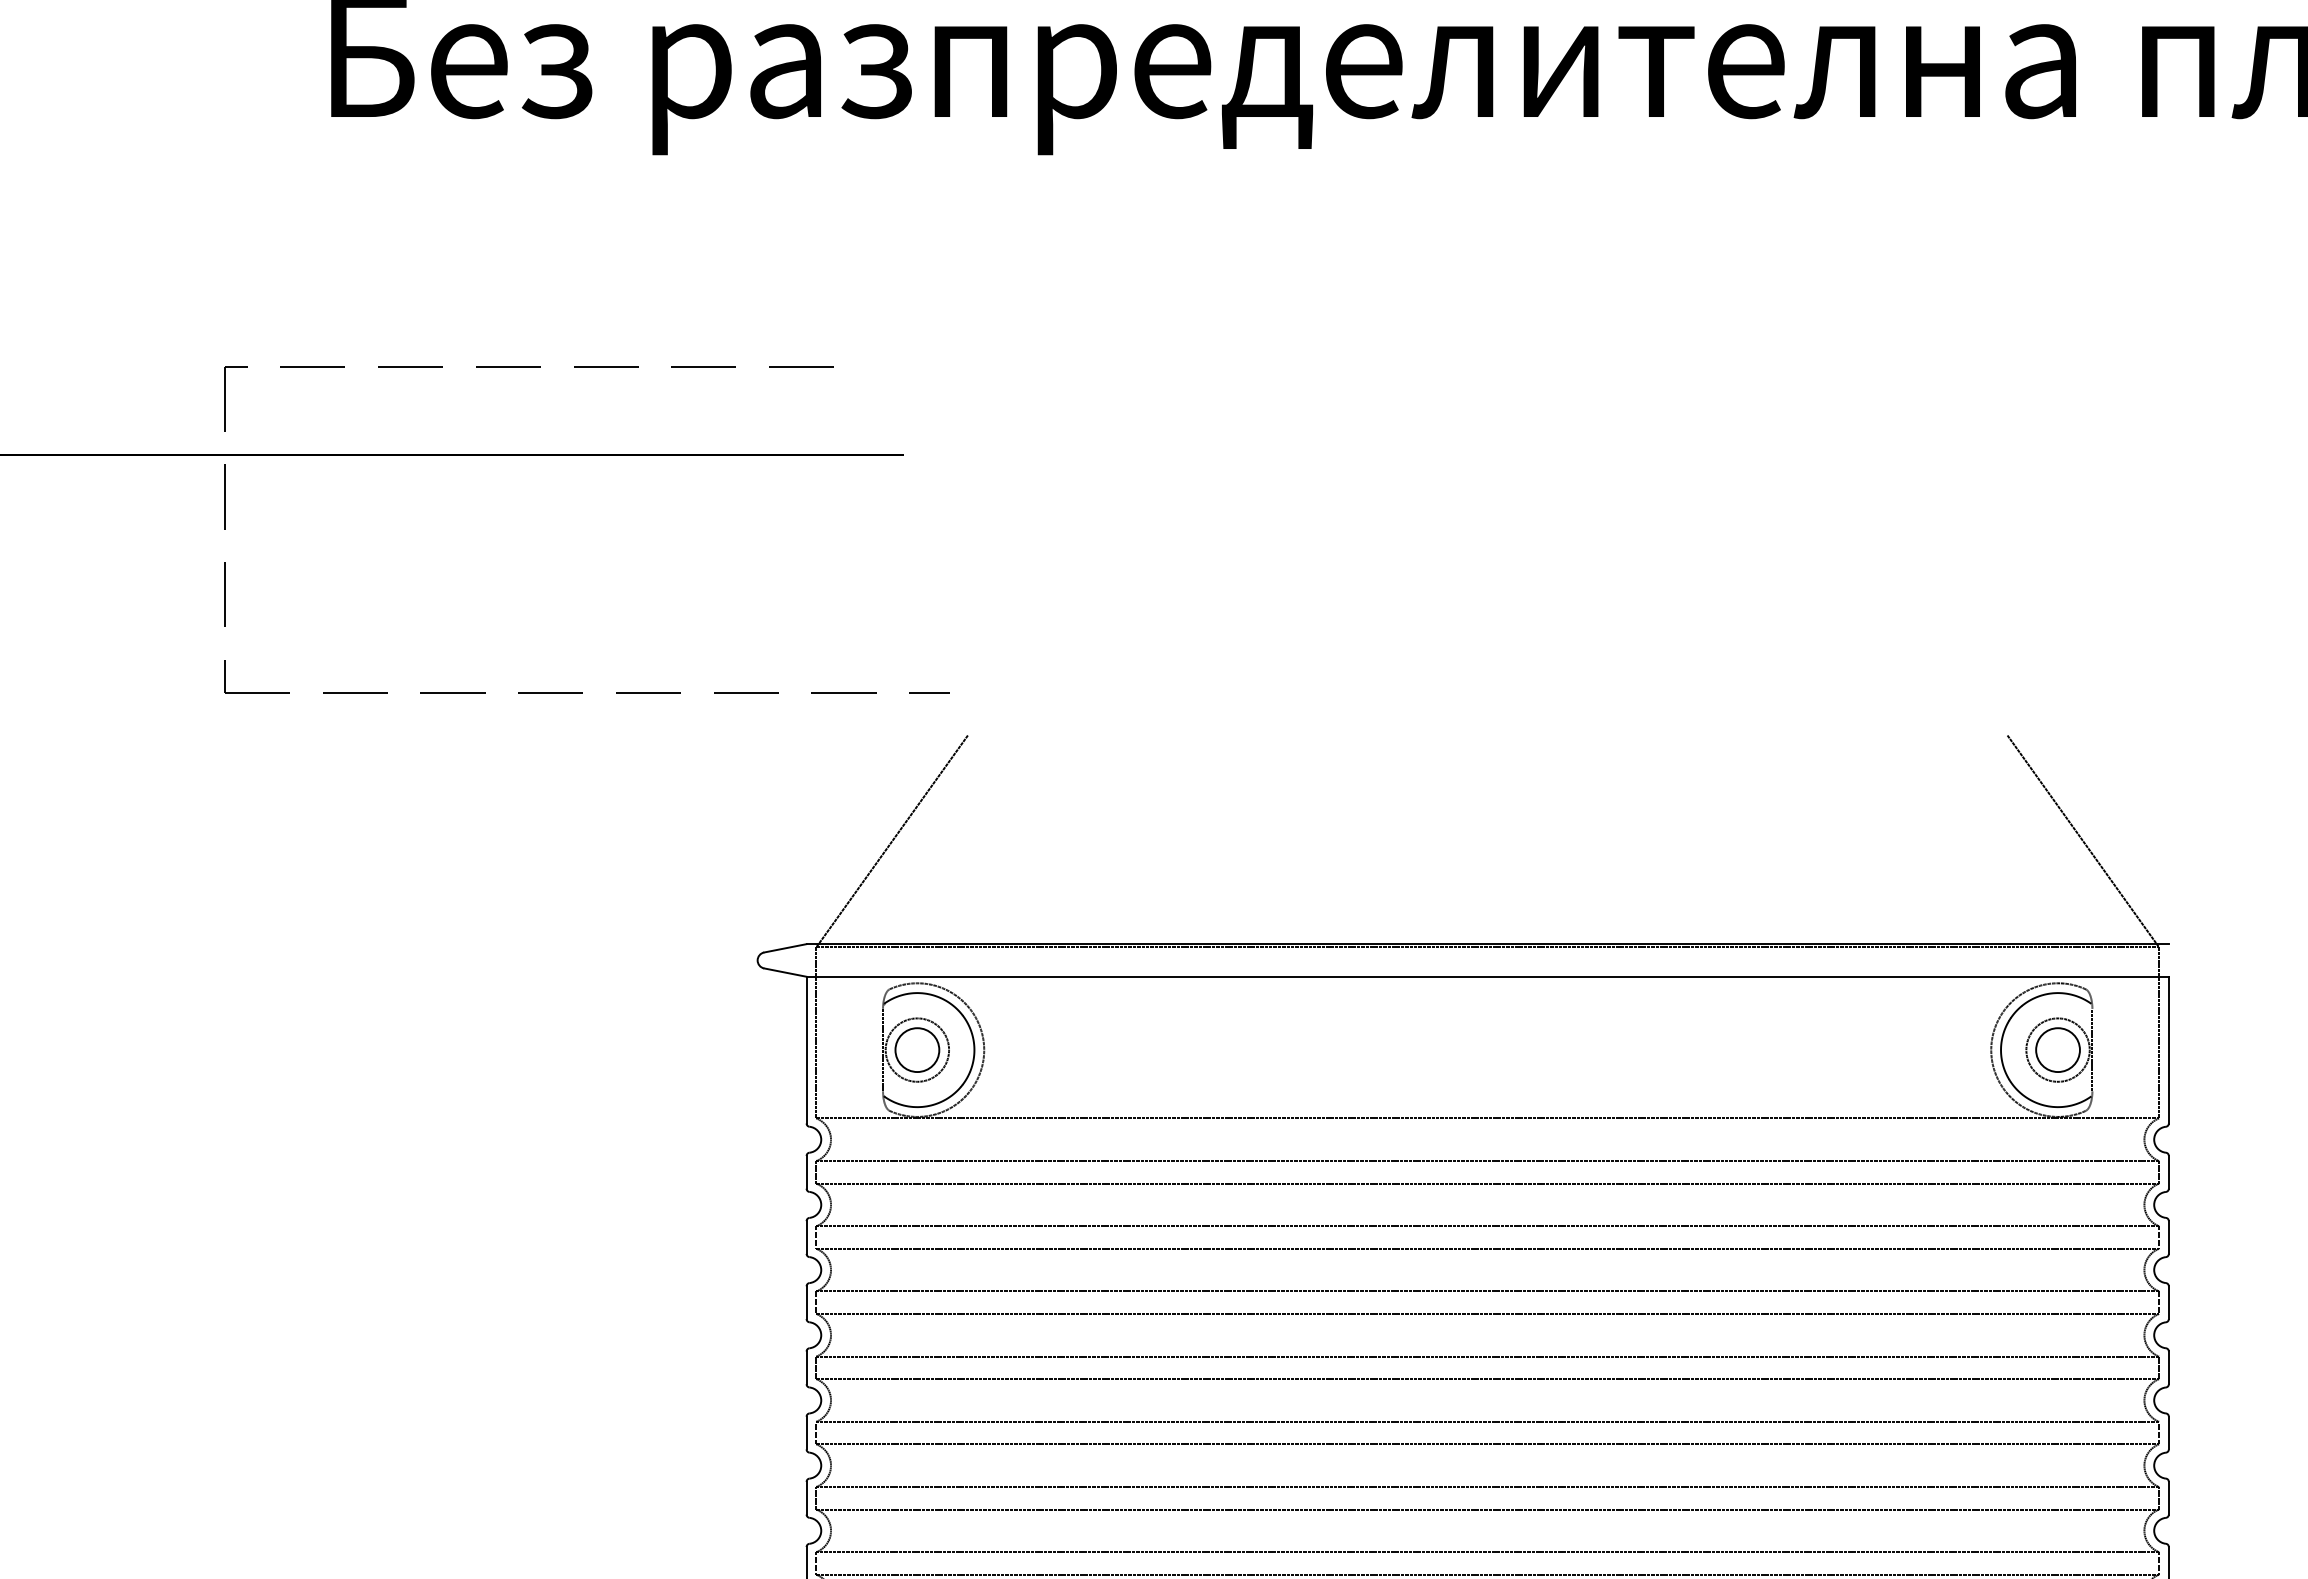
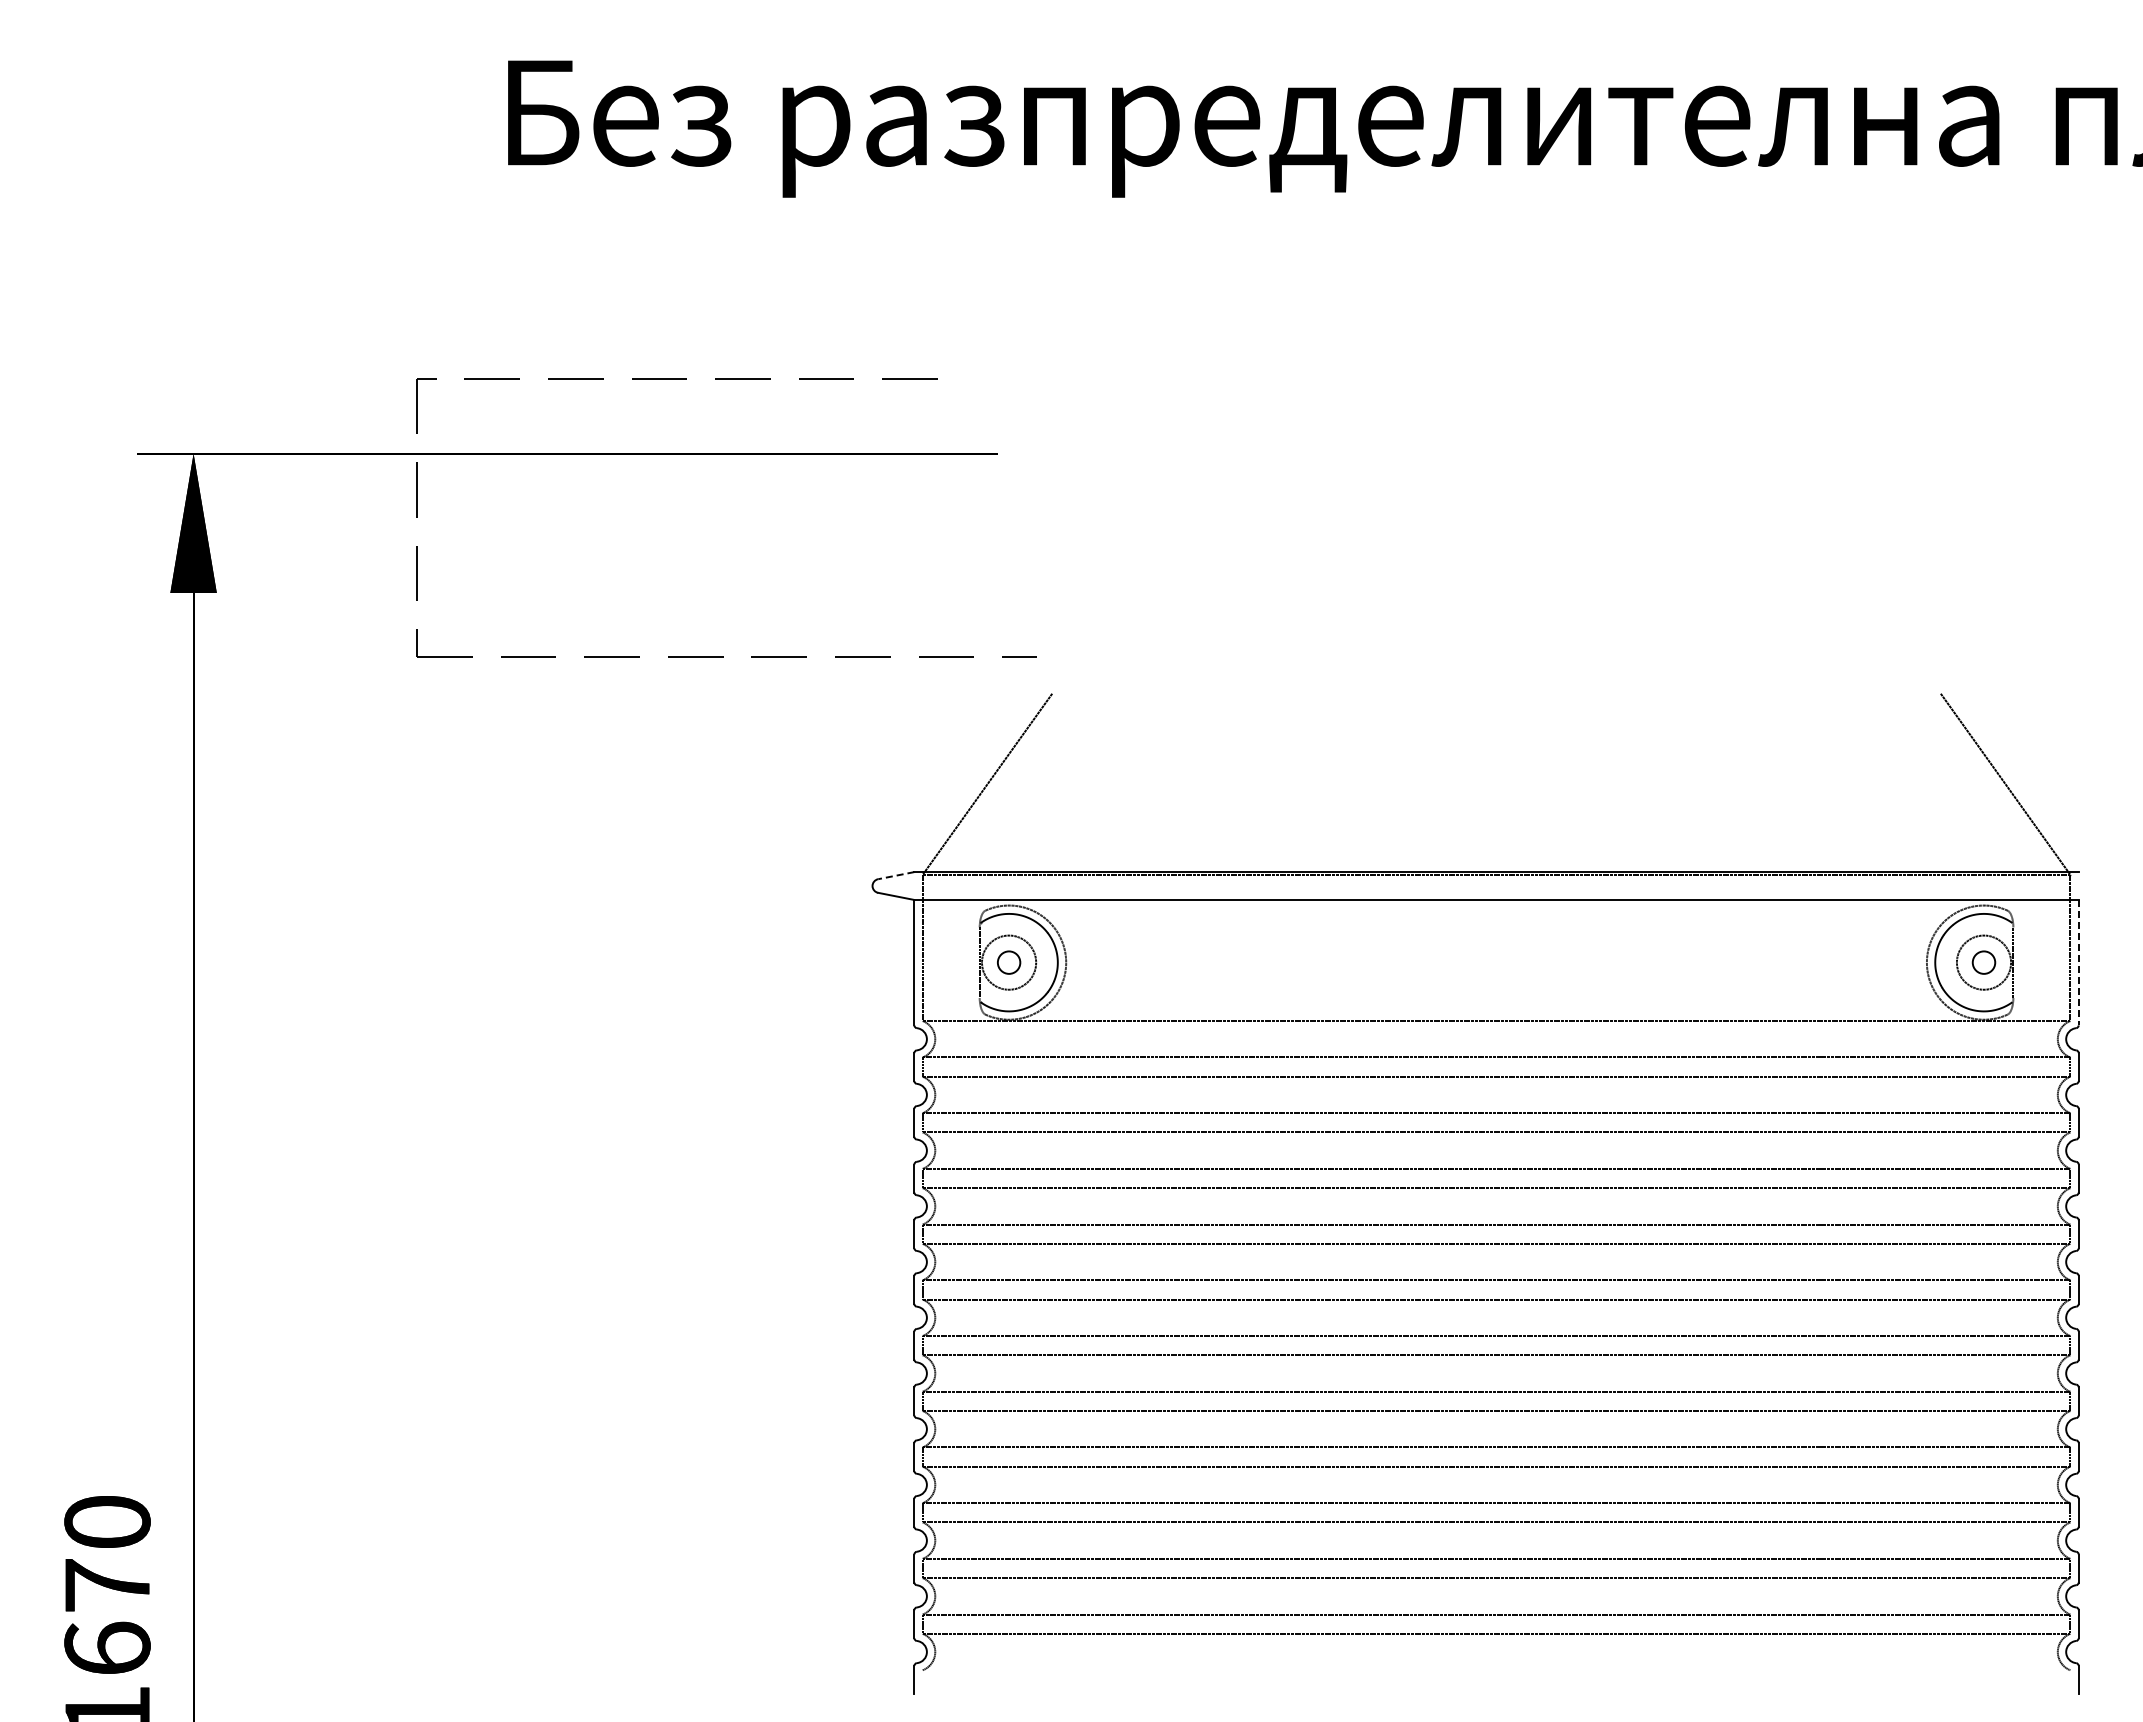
line: (784, 948) -> (895, 875), solid -> dashed
circle: (916, 1049) -> (1008, 962), size x0.6
circle: (2057, 1049) -> (1983, 962), size x0.6
line: (2168, 1049) -> (2078, 962), solid -> dashed

